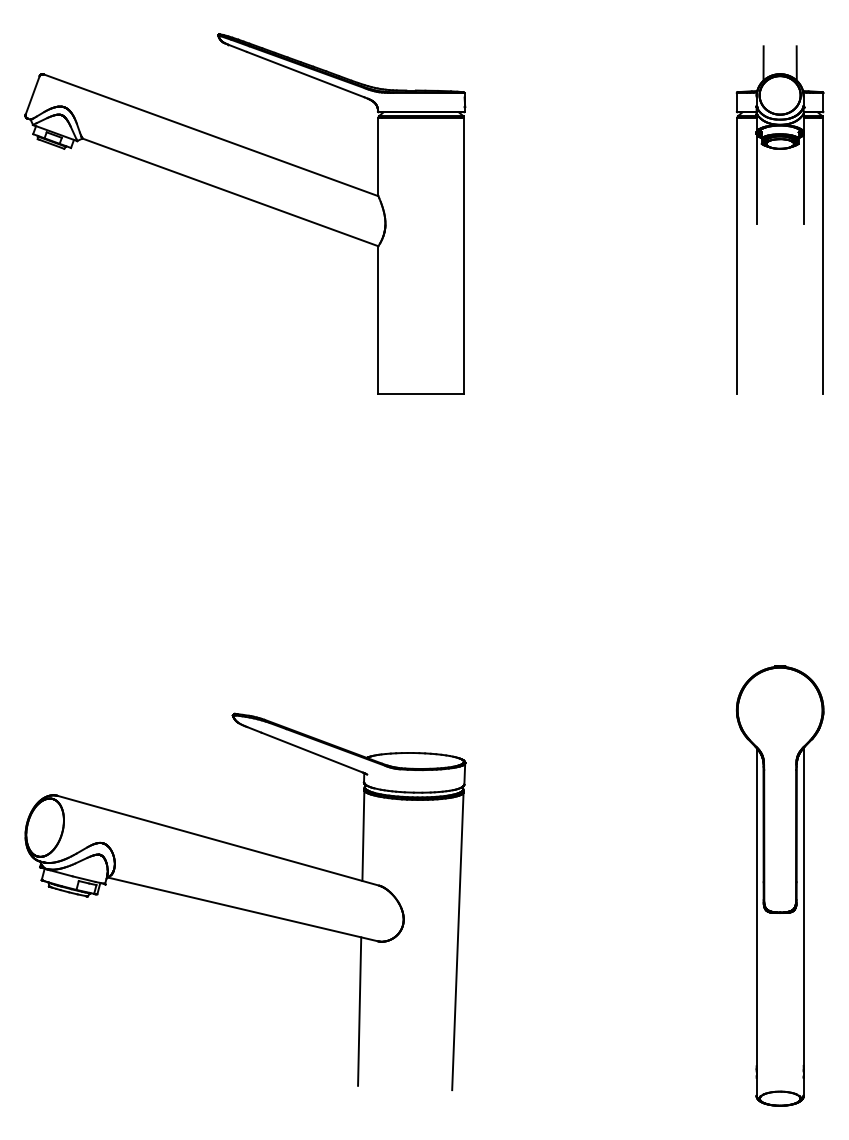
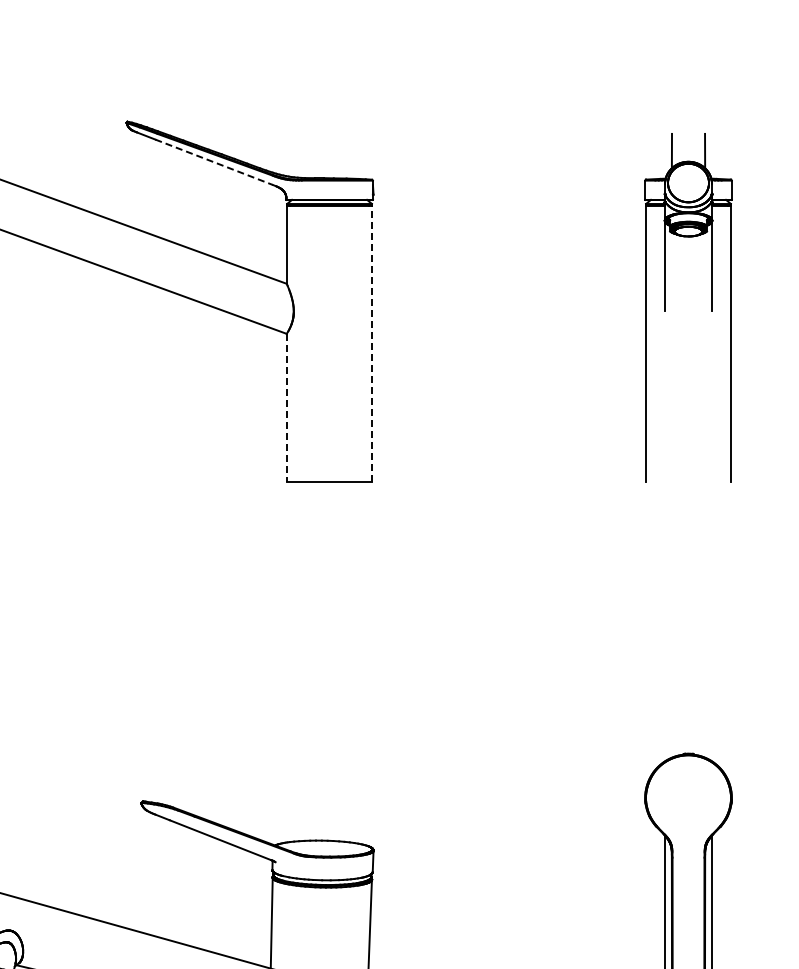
line: (306, 74) -> (214, 162), solid -> dashed
line: (464, 255) -> (372, 343), solid -> dashed
line: (378, 320) -> (286, 408), solid -> dashed

